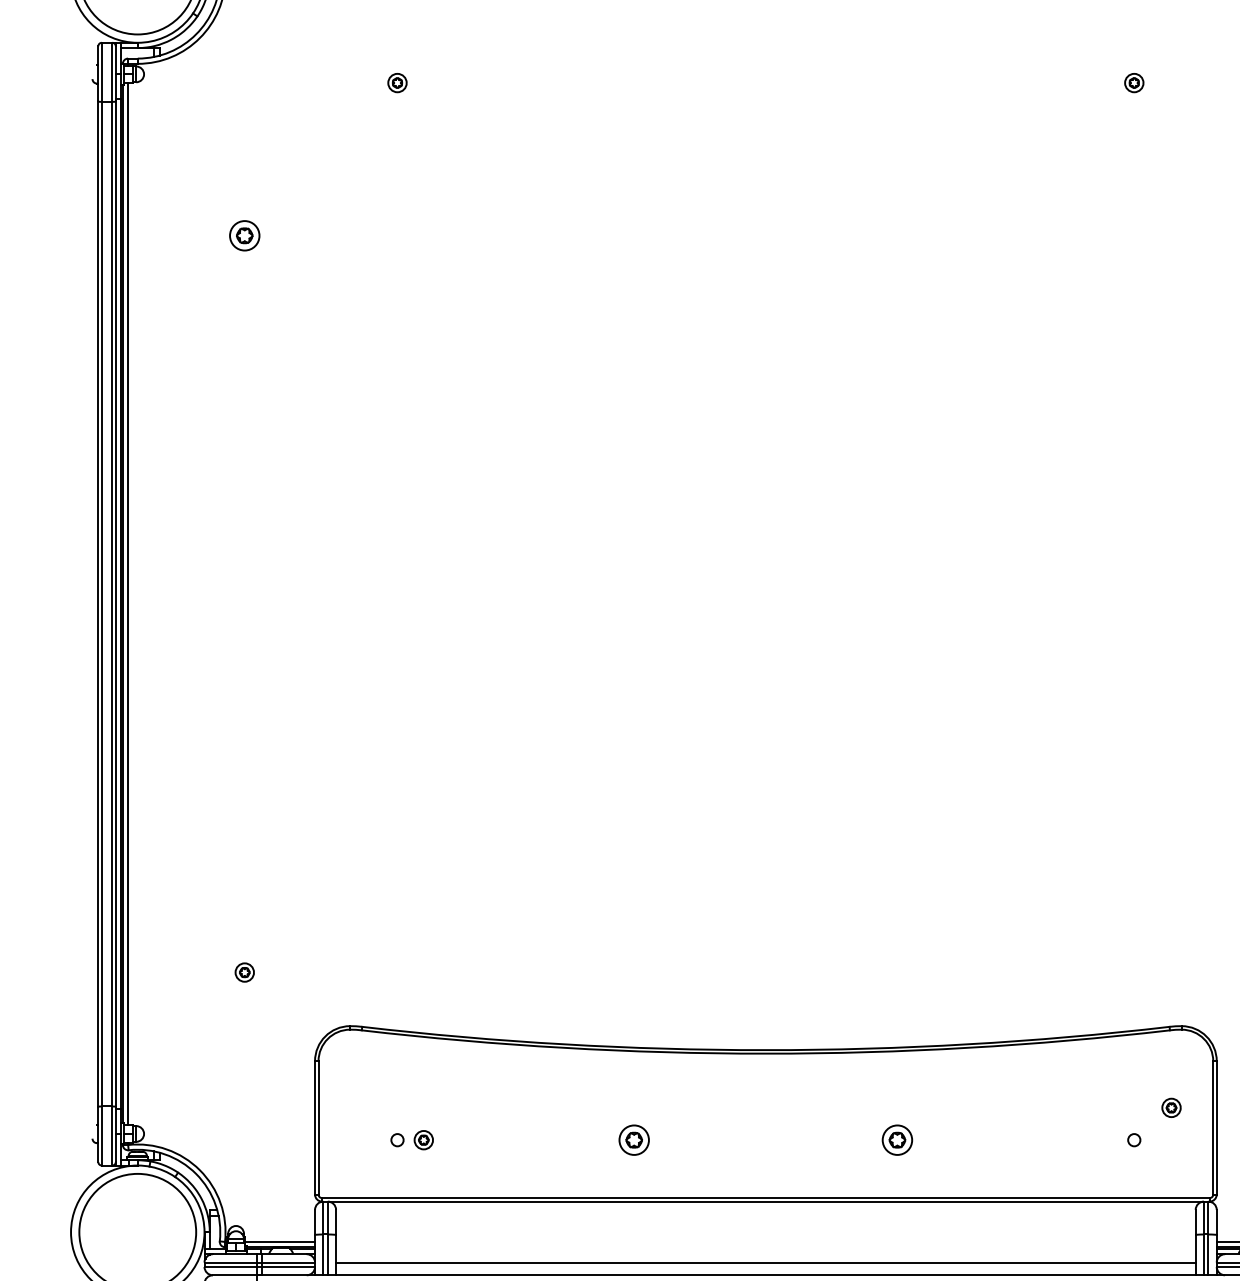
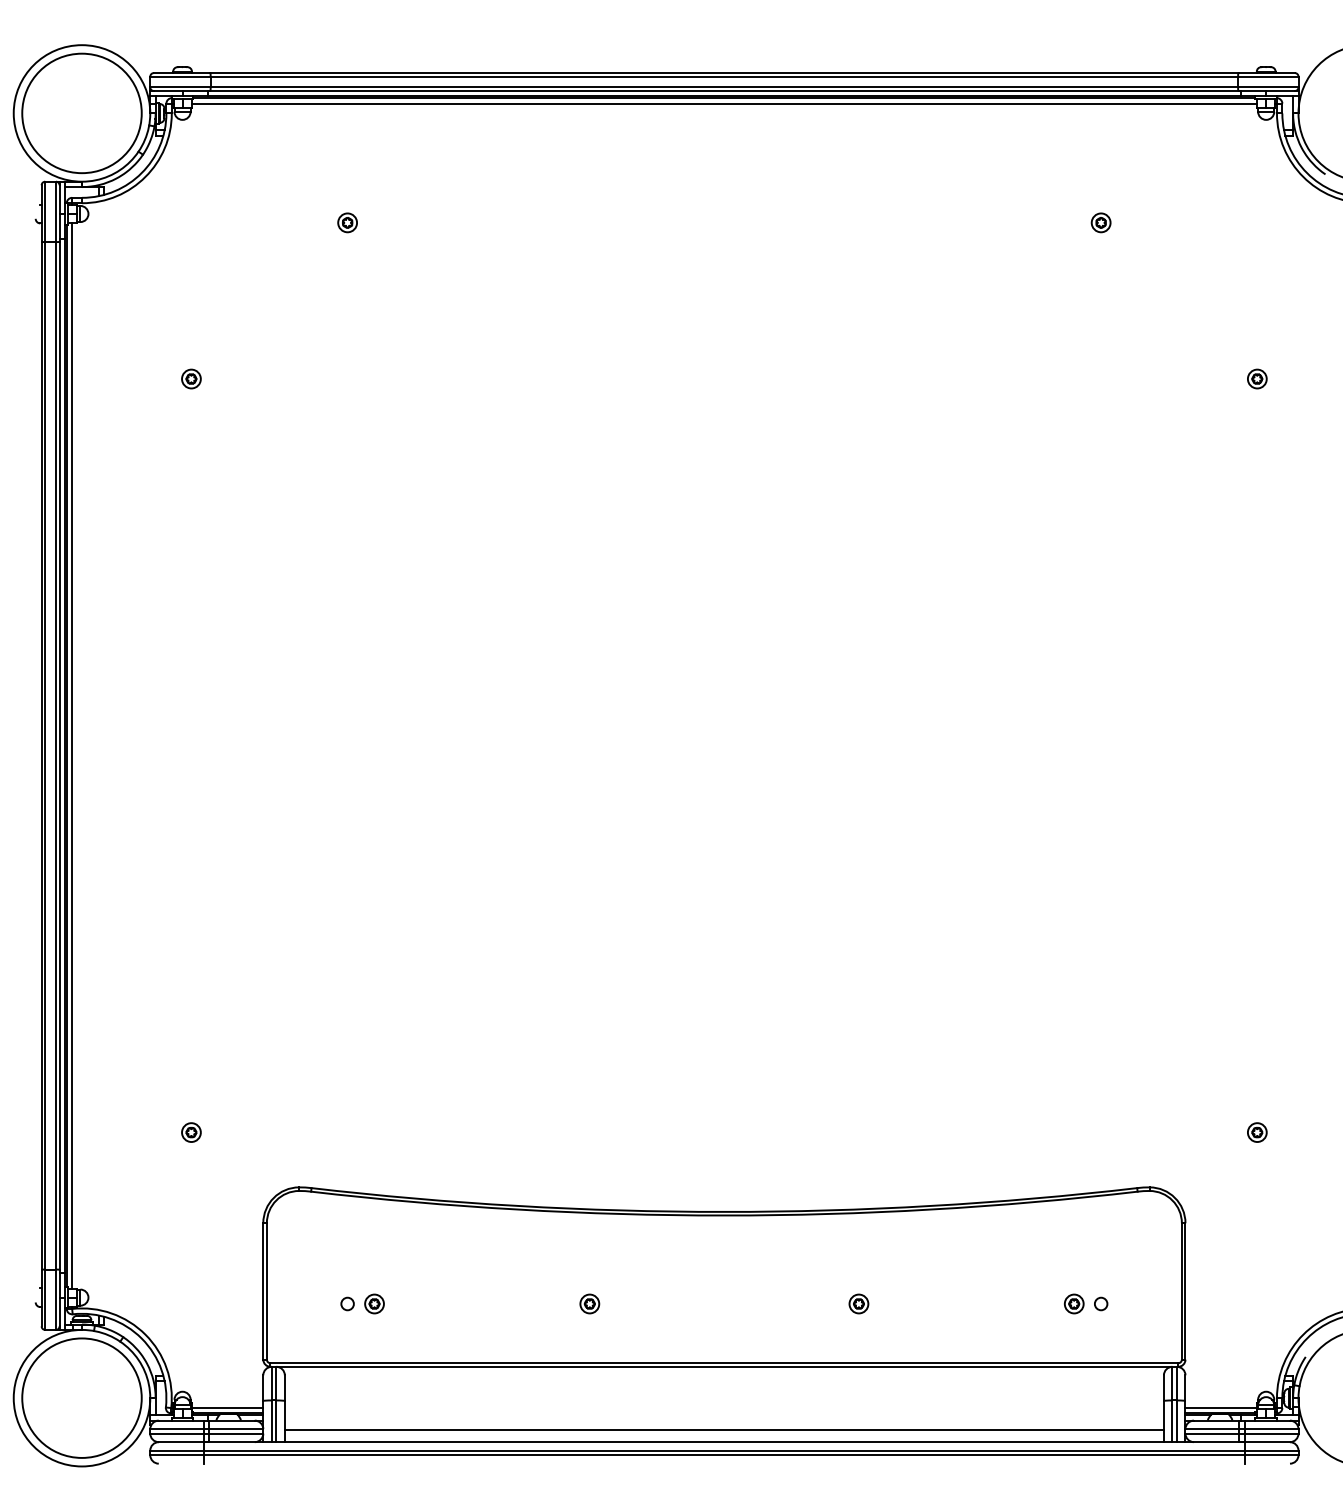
part: (244, 235) -> (191, 378), size x0.62
part: (1171, 1107) -> (1074, 1303), moved
part: (634, 1139) -> (589, 1303), size x0.62
part: (897, 1139) -> (858, 1303), size x0.62

